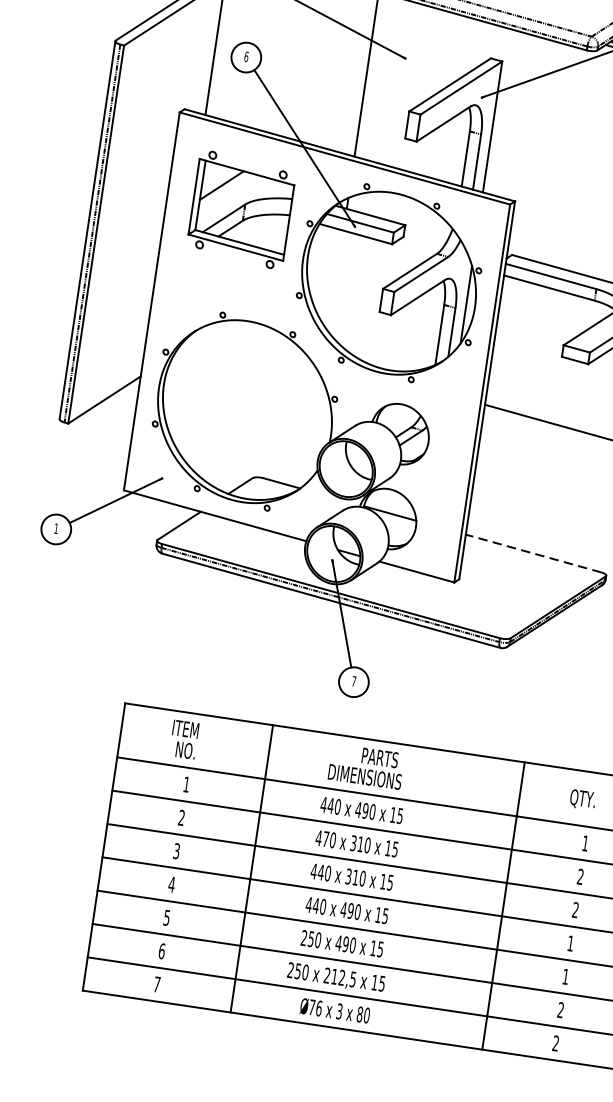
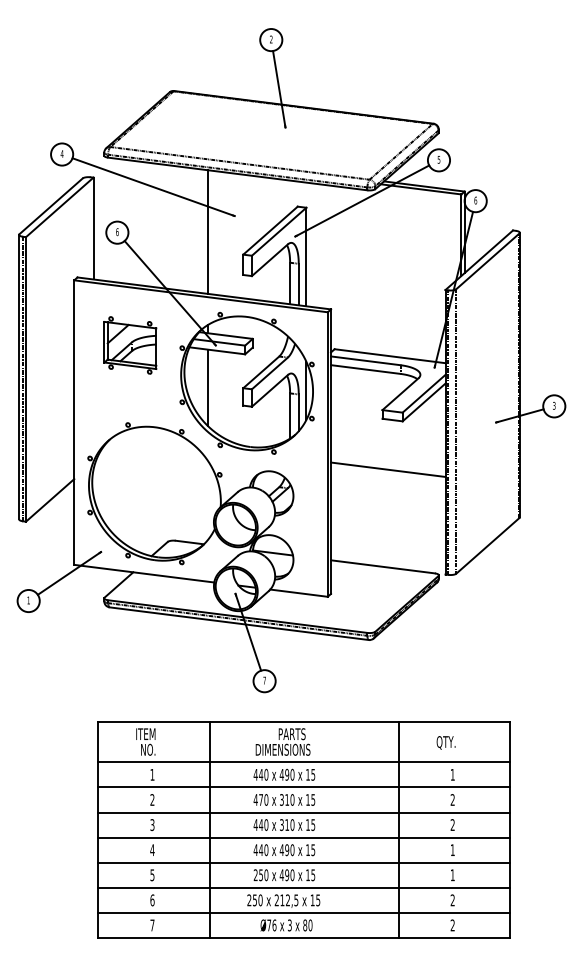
part: (241, 210) -> (130, 345), size x0.71
line: (335, 280) -> (207, 387), added
line: (532, 552) -> (382, 566), dashed -> solid

